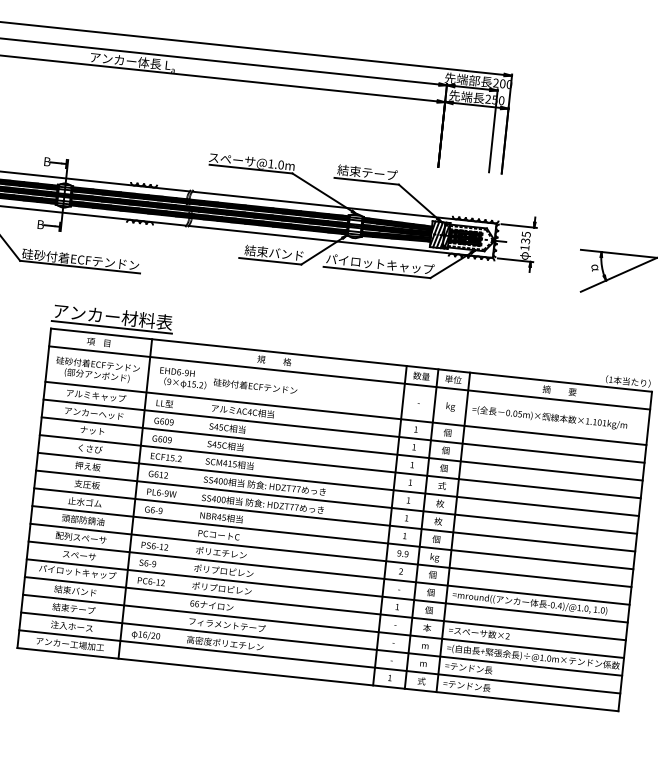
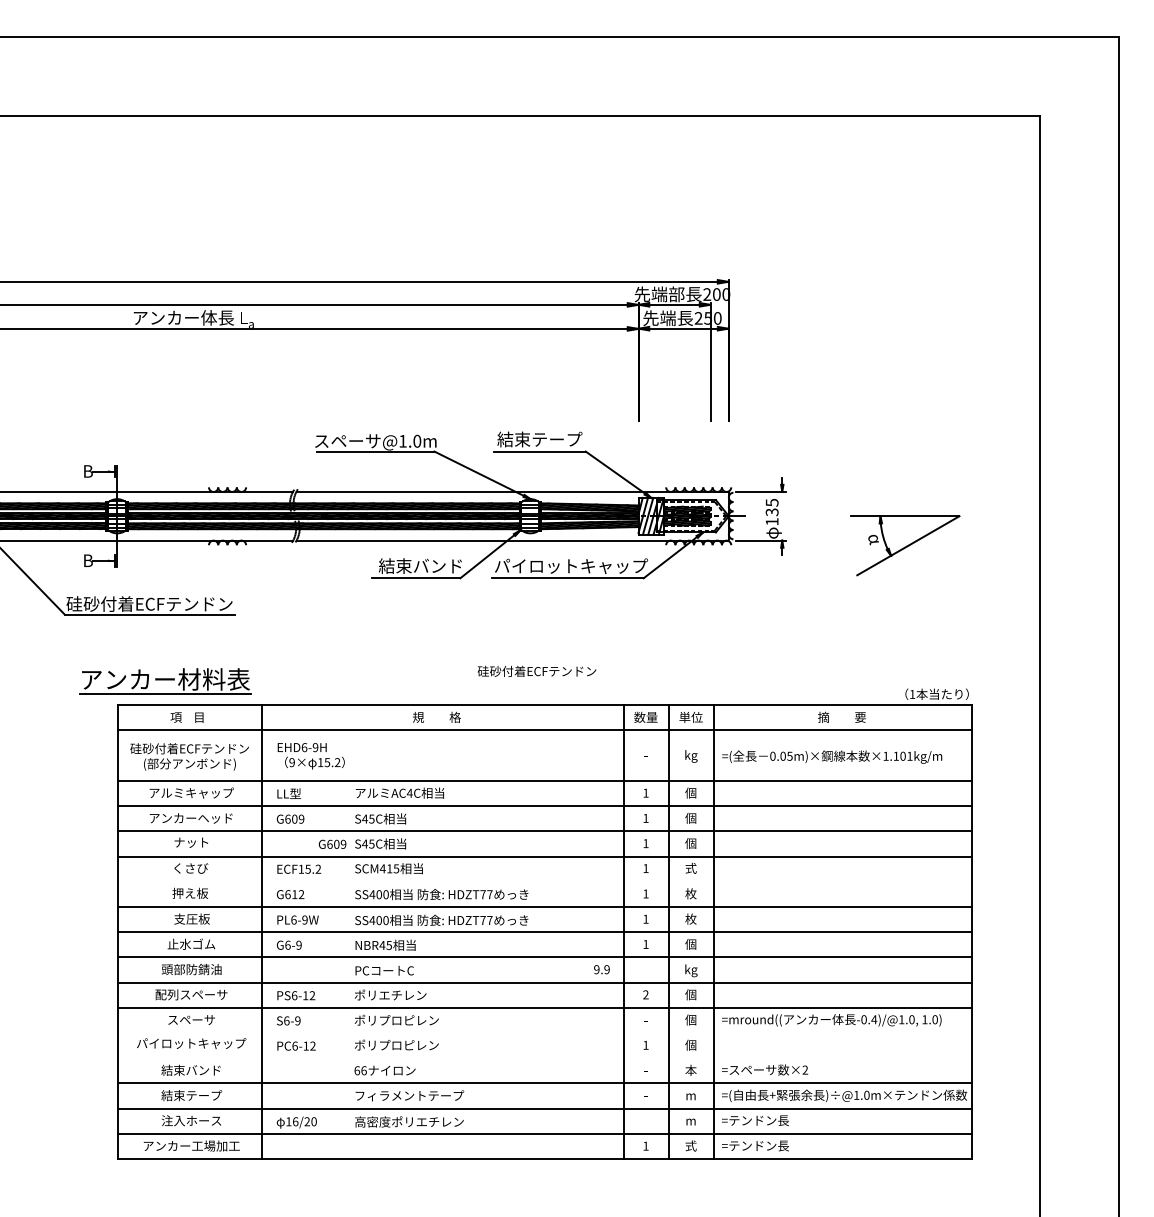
part: (112, 318) -> (165, 681), moved
text: (255, 385) -> (536, 670), moved
text: (162, 438) -> (332, 843), moved
line: (338, 484) -> (544, 881), removed
text: (402, 553) -> (601, 969), moved
line: (326, 591) -> (544, 1033), removed
line: (324, 608) -> (544, 1058), removed

